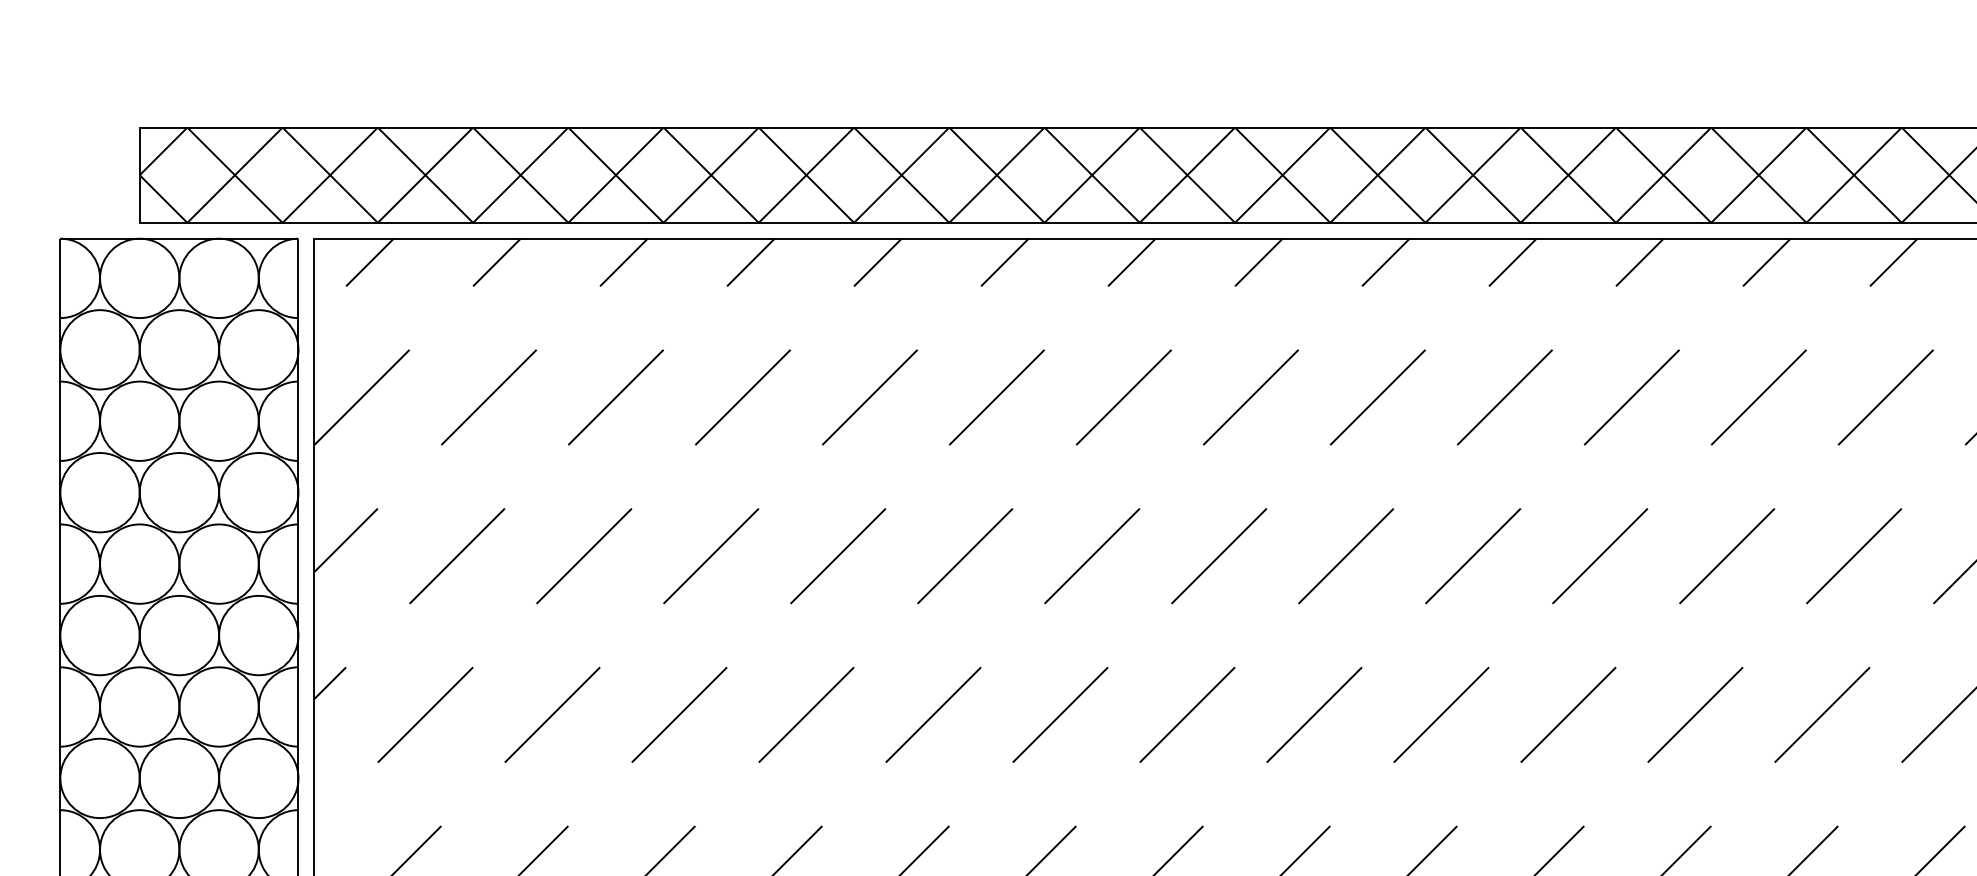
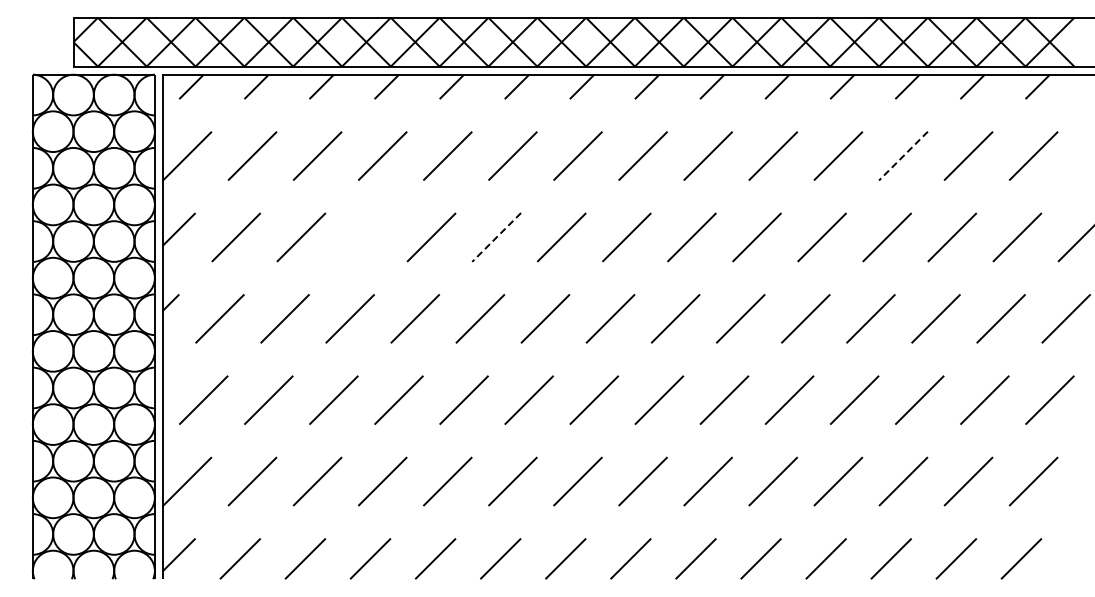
line: (1758, 398) -> (903, 156), solid -> dashed
line: (711, 556) -> (366, 237), removed
line: (964, 556) -> (496, 237), solid -> dashed

